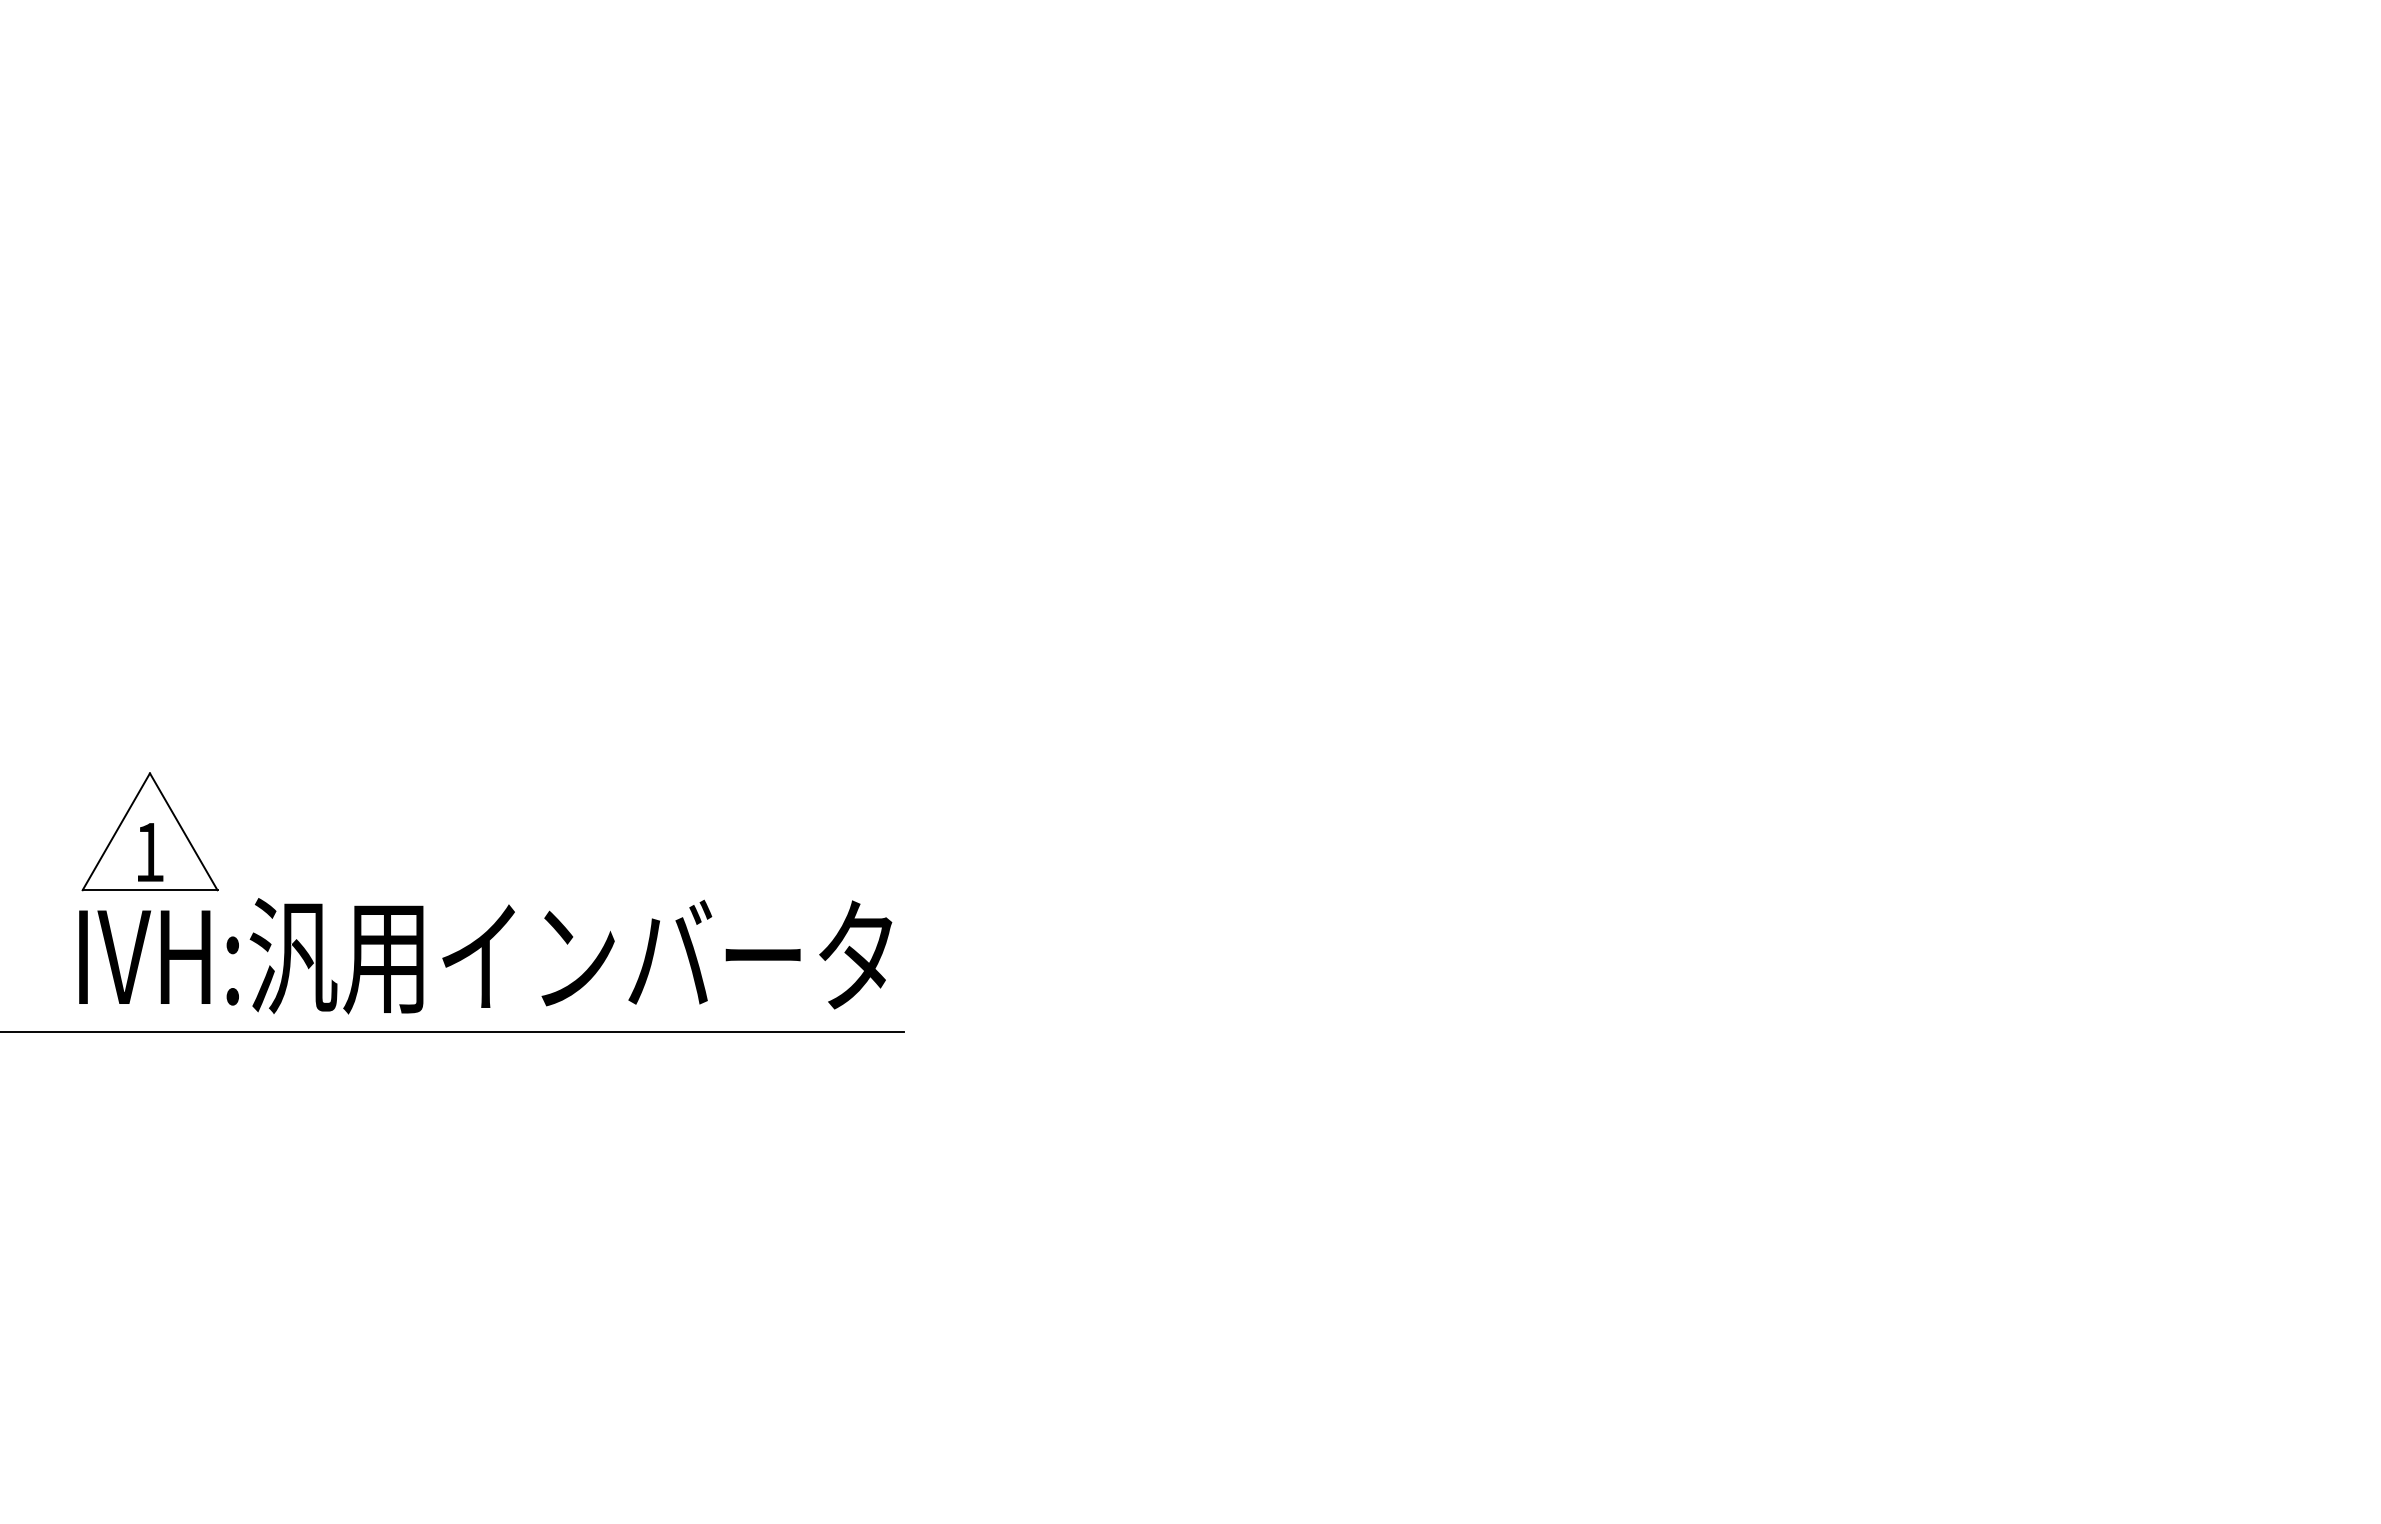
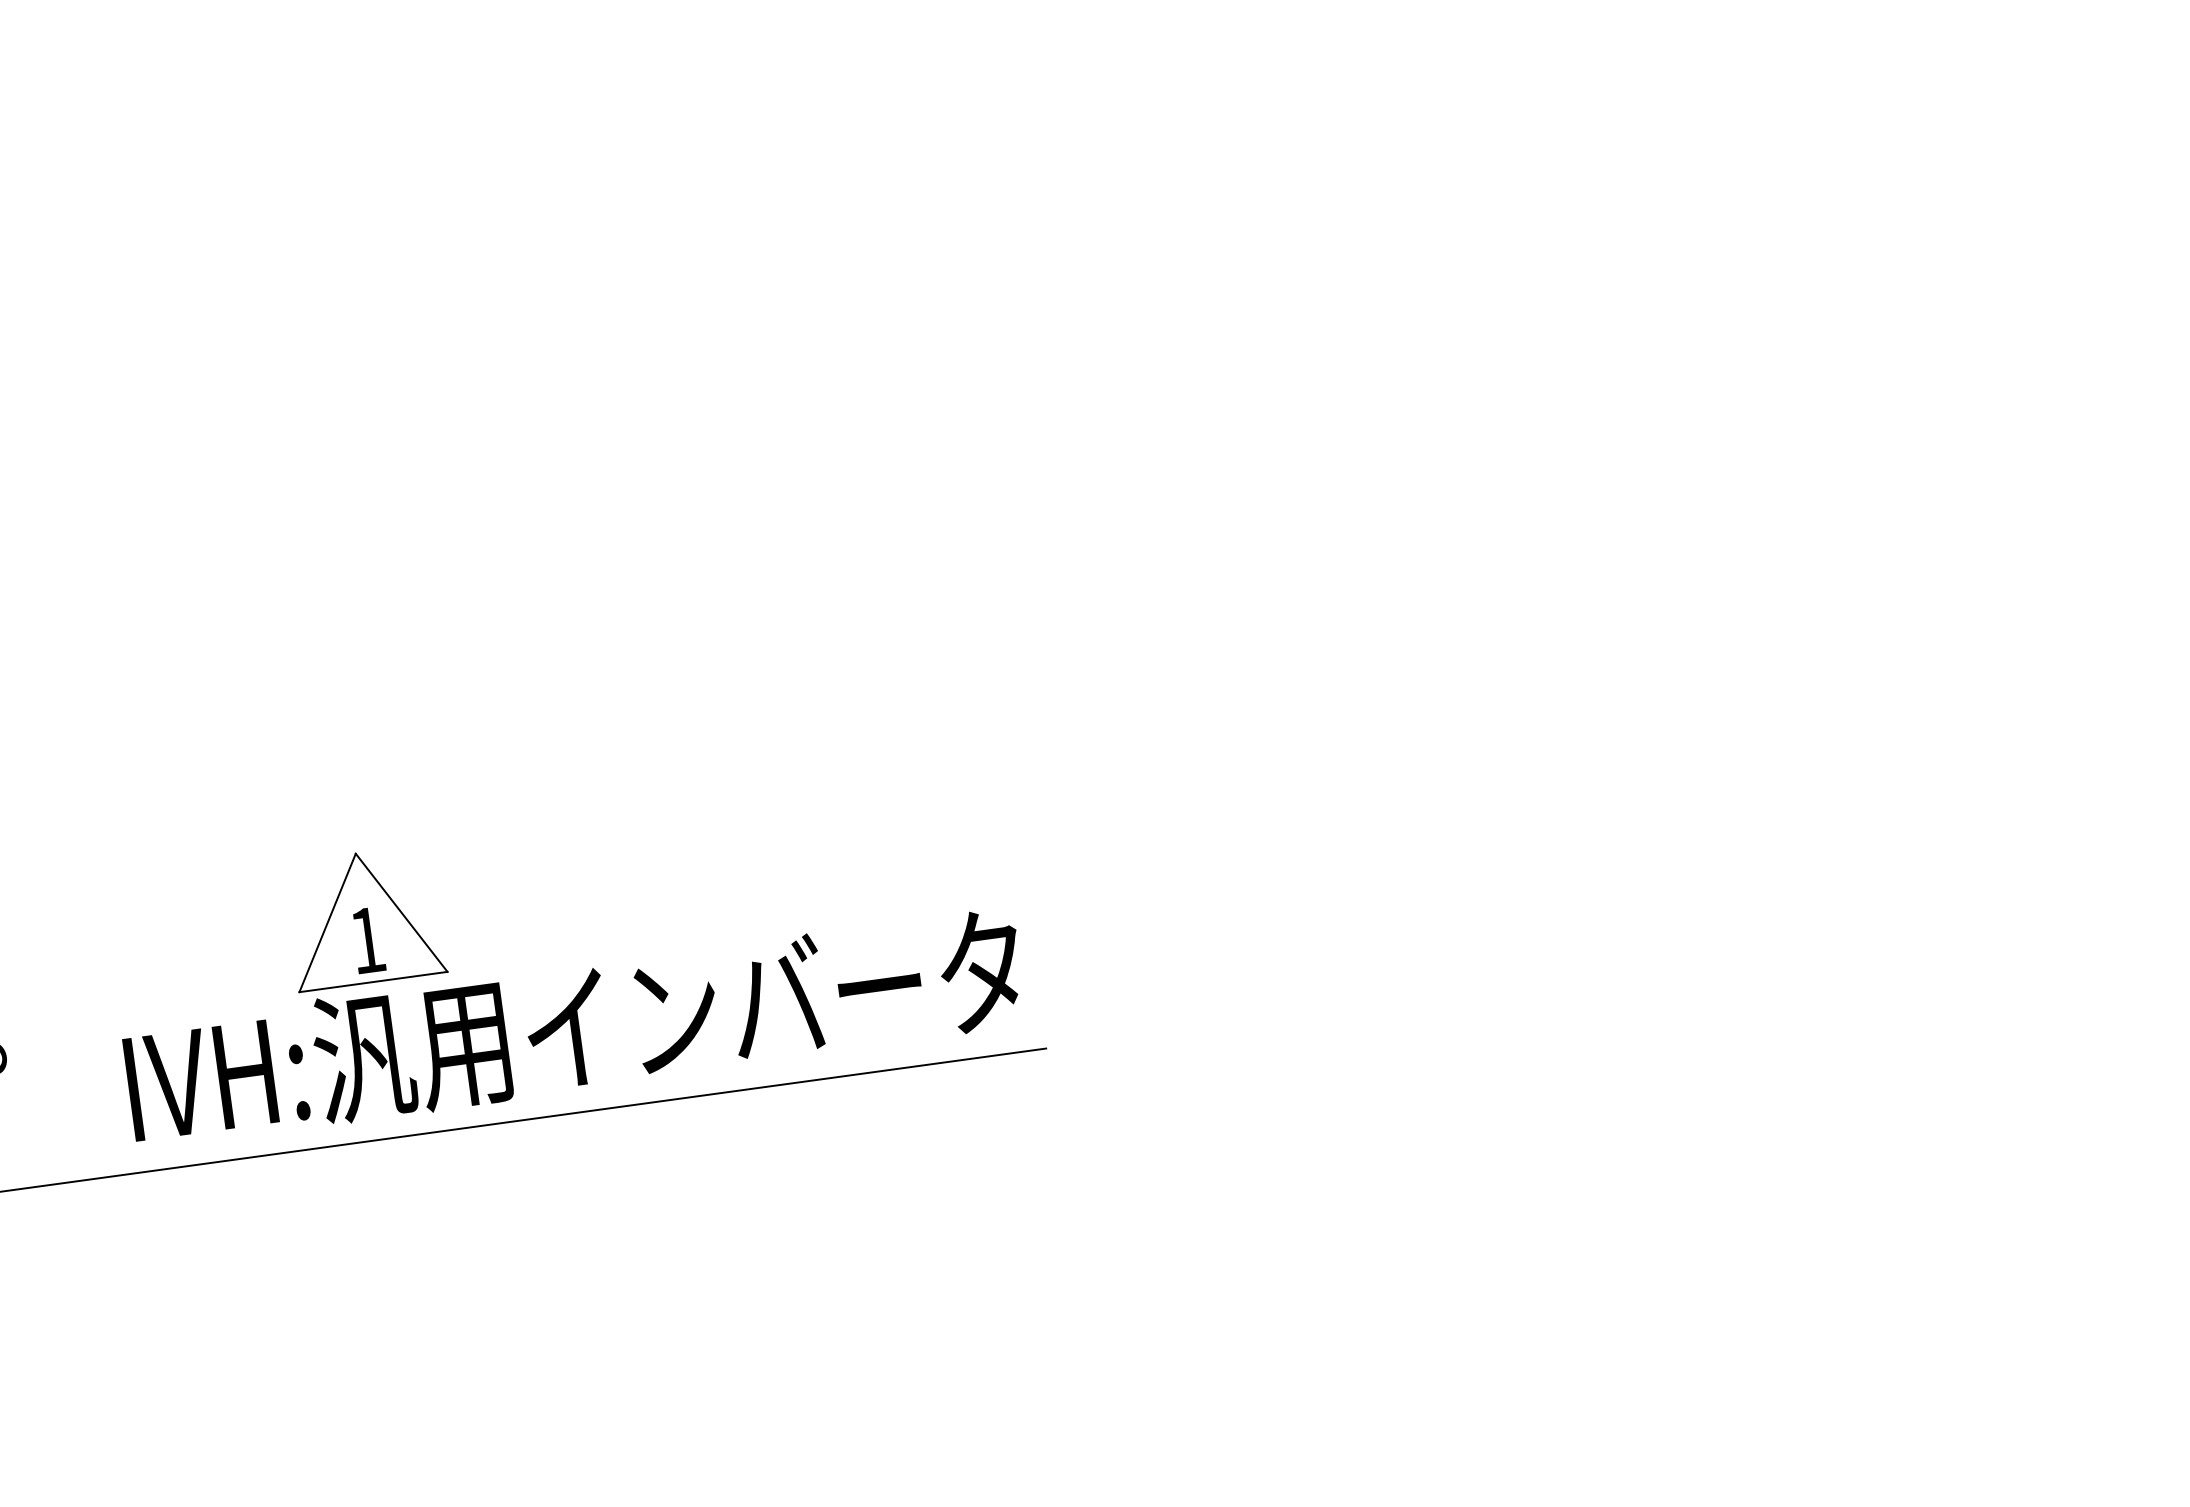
part: (149, 831) -> (364, 917), moved

